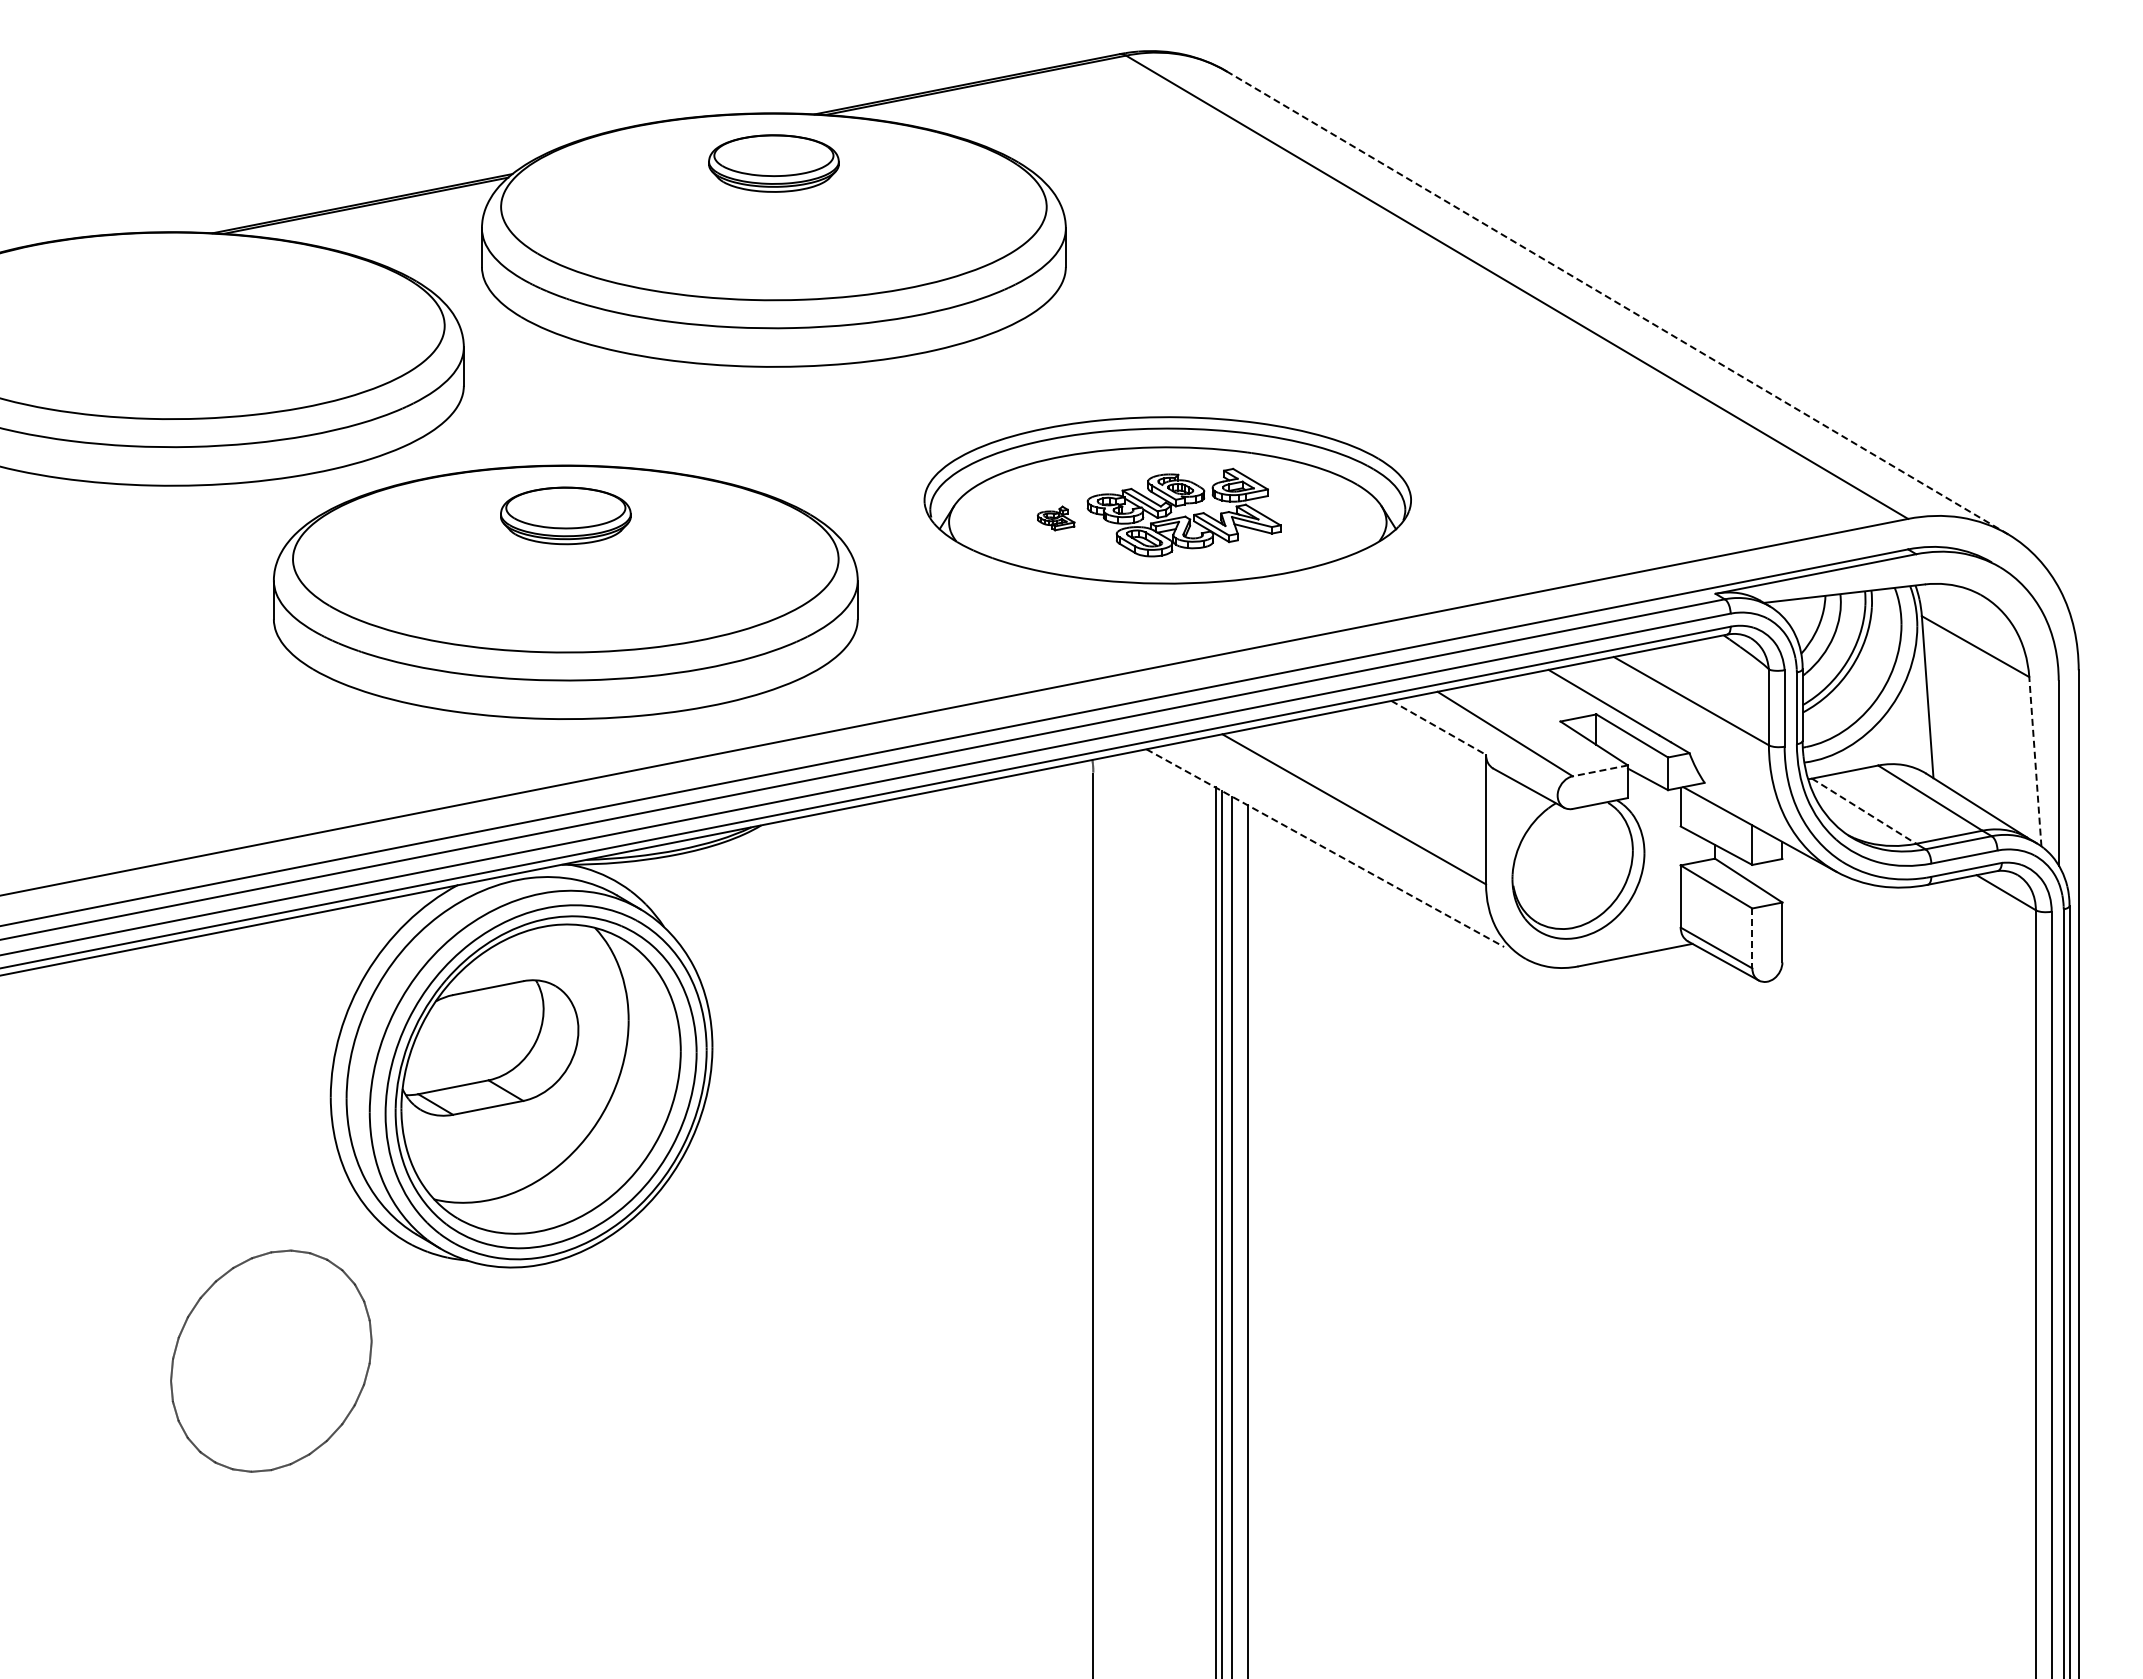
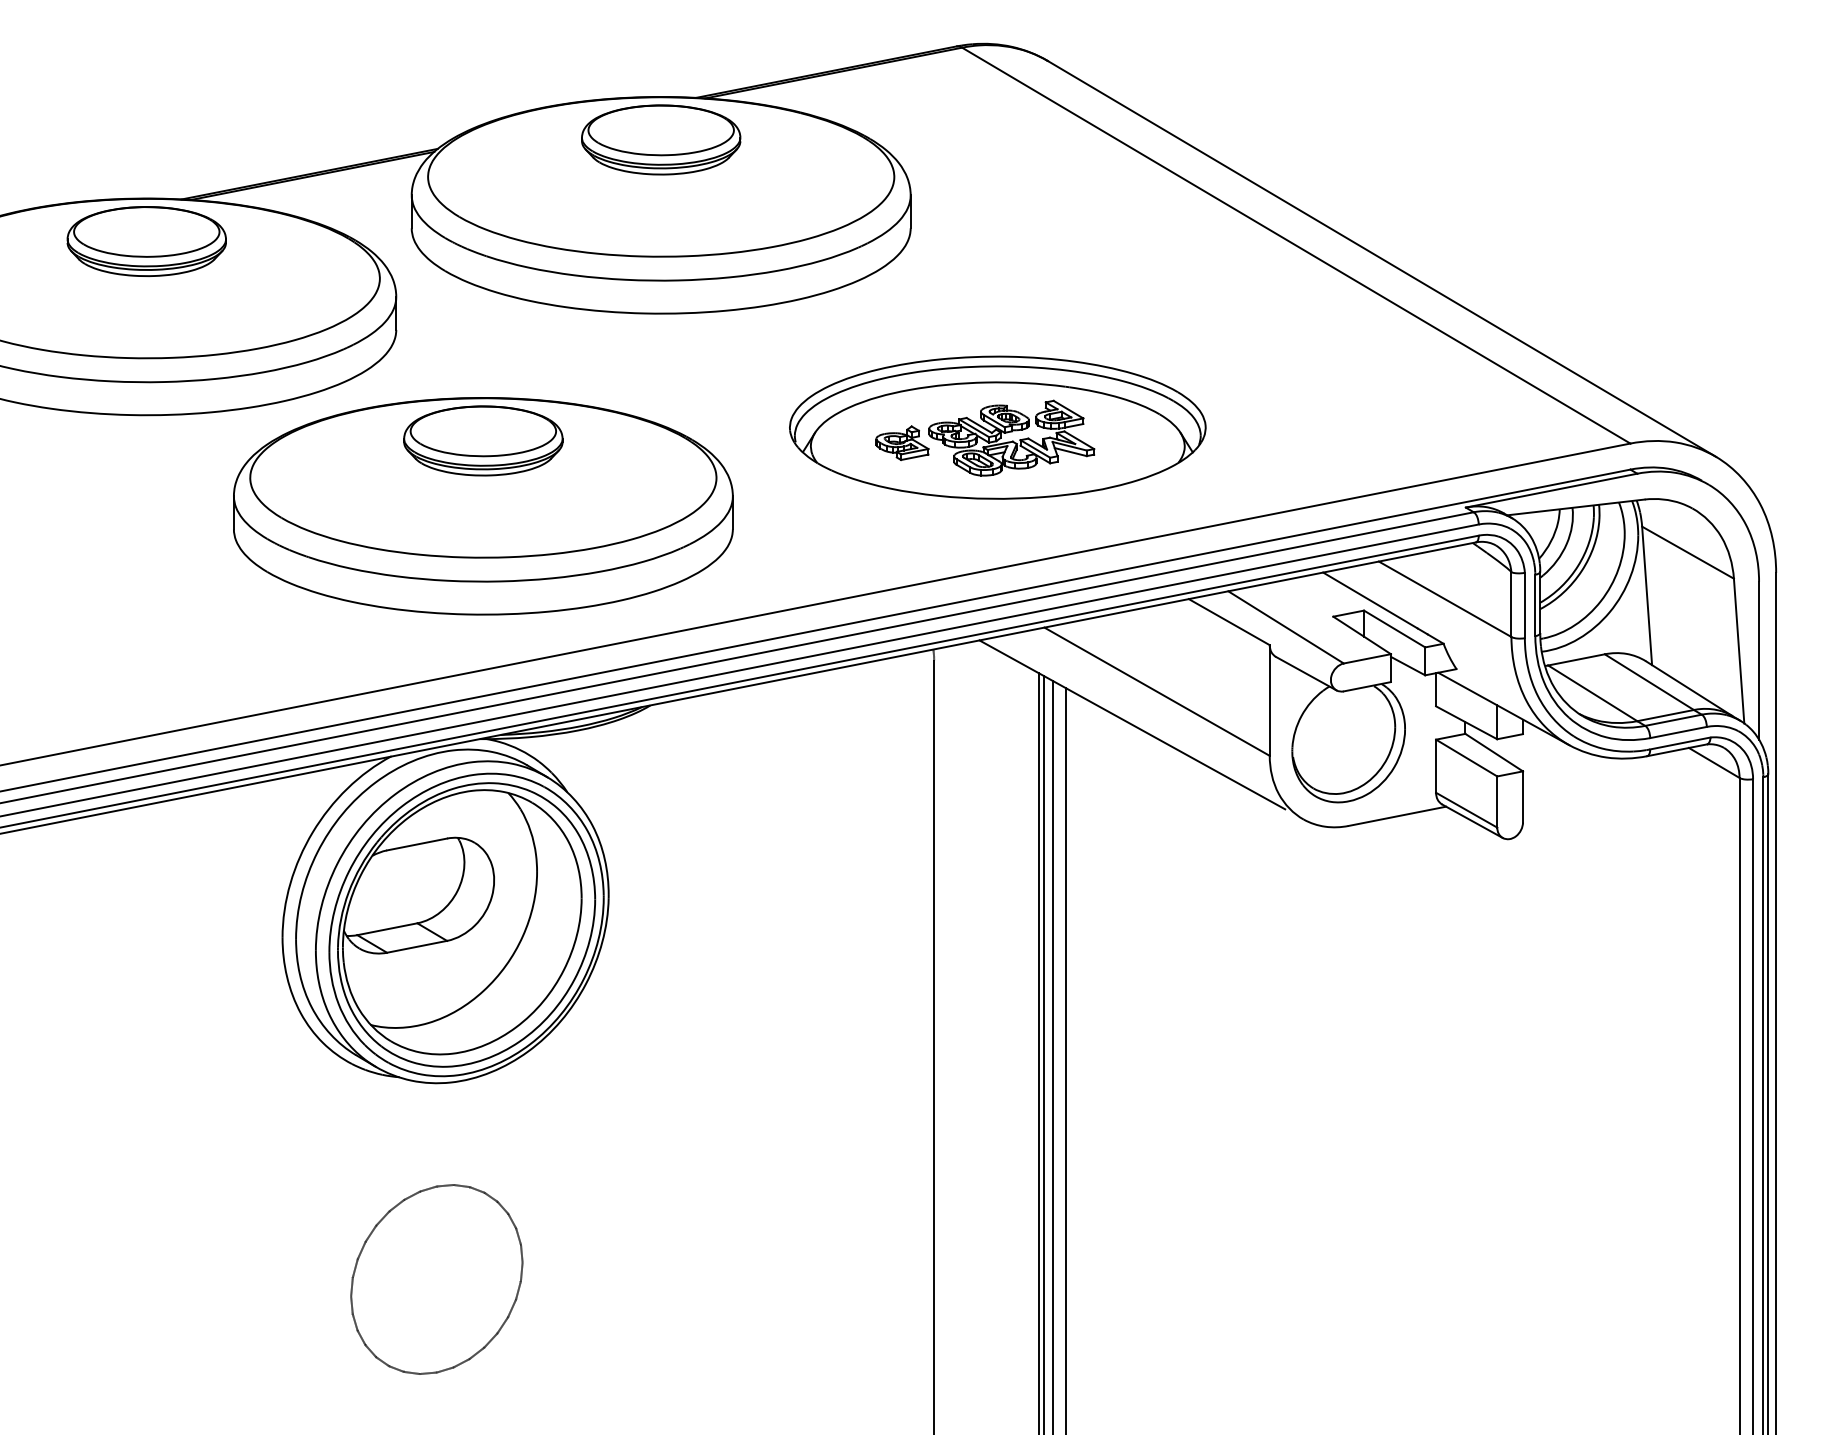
part: (773, 163) -> (660, 139), size x1.43
part: (171, 282) -> (146, 241), added
line: (1617, 302) -> (1382, 258), dashed -> solid
part: (565, 515) -> (483, 440), size x1.43
part: (1055, 518) -> (901, 443), size x1.67
line: (1439, 728) -> (1229, 622), dashed -> solid
line: (2035, 761) -> (1739, 650), dashed -> solid
line: (1599, 770) -> (1366, 658), dashed -> solid
line: (1864, 811) -> (1593, 693), dashed -> solid
line: (1325, 848) -> (1132, 725), dashed -> solid
line: (1752, 938) -> (1497, 802), dashed -> solid
part: (271, 1360) -> (436, 1278), moved

